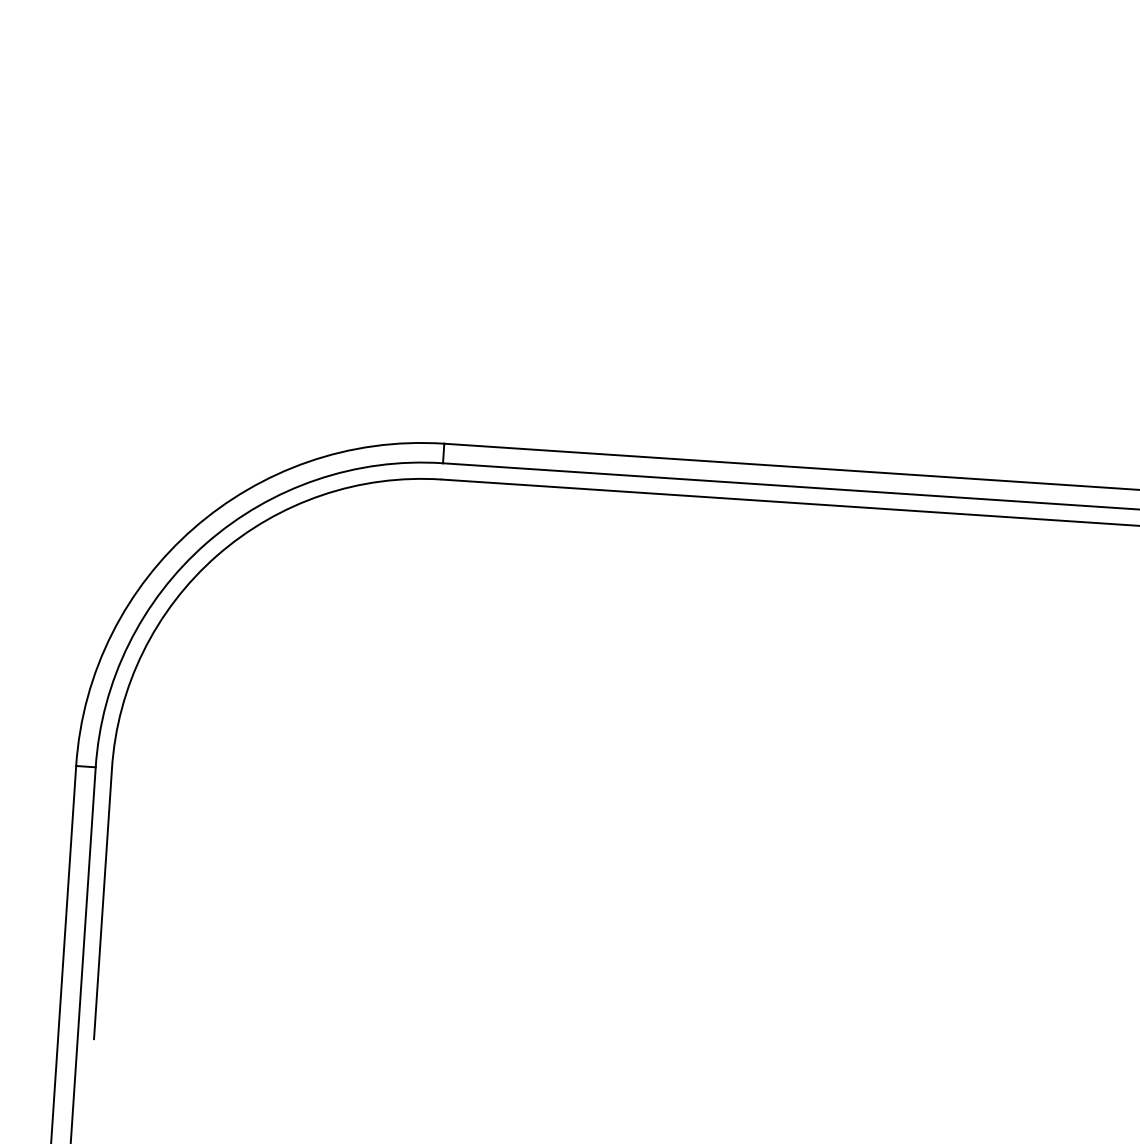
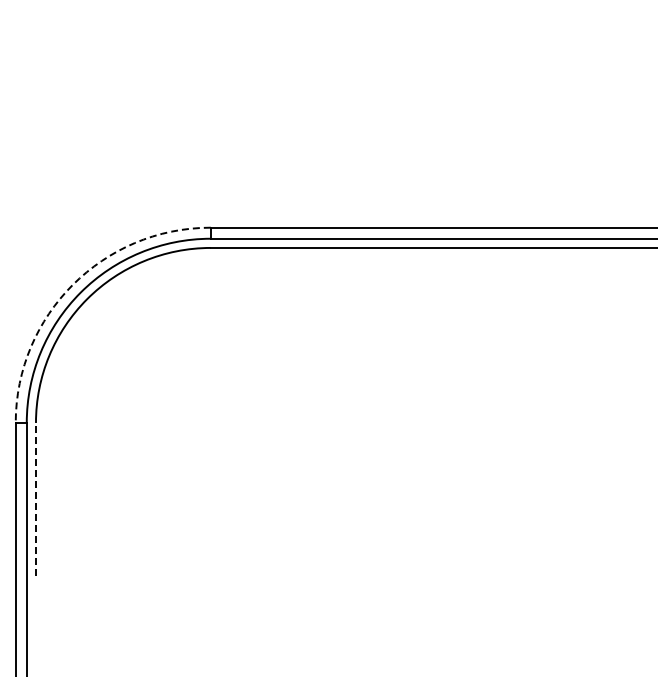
arc: (192, 527) -> (72, 284), solid -> dashed
line: (102, 902) -> (35, 498), solid -> dashed

